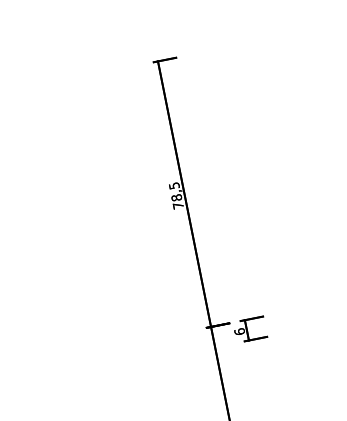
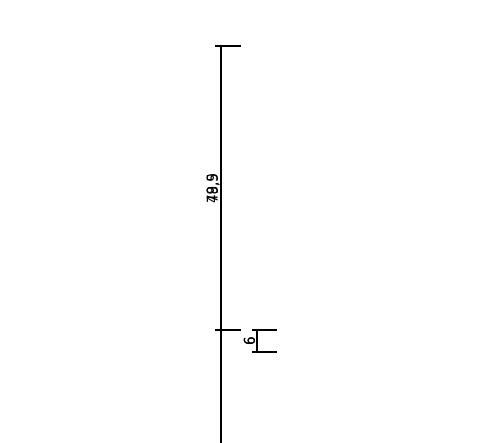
text: (175, 196) -> (211, 188), 78,5 -> 49,9

